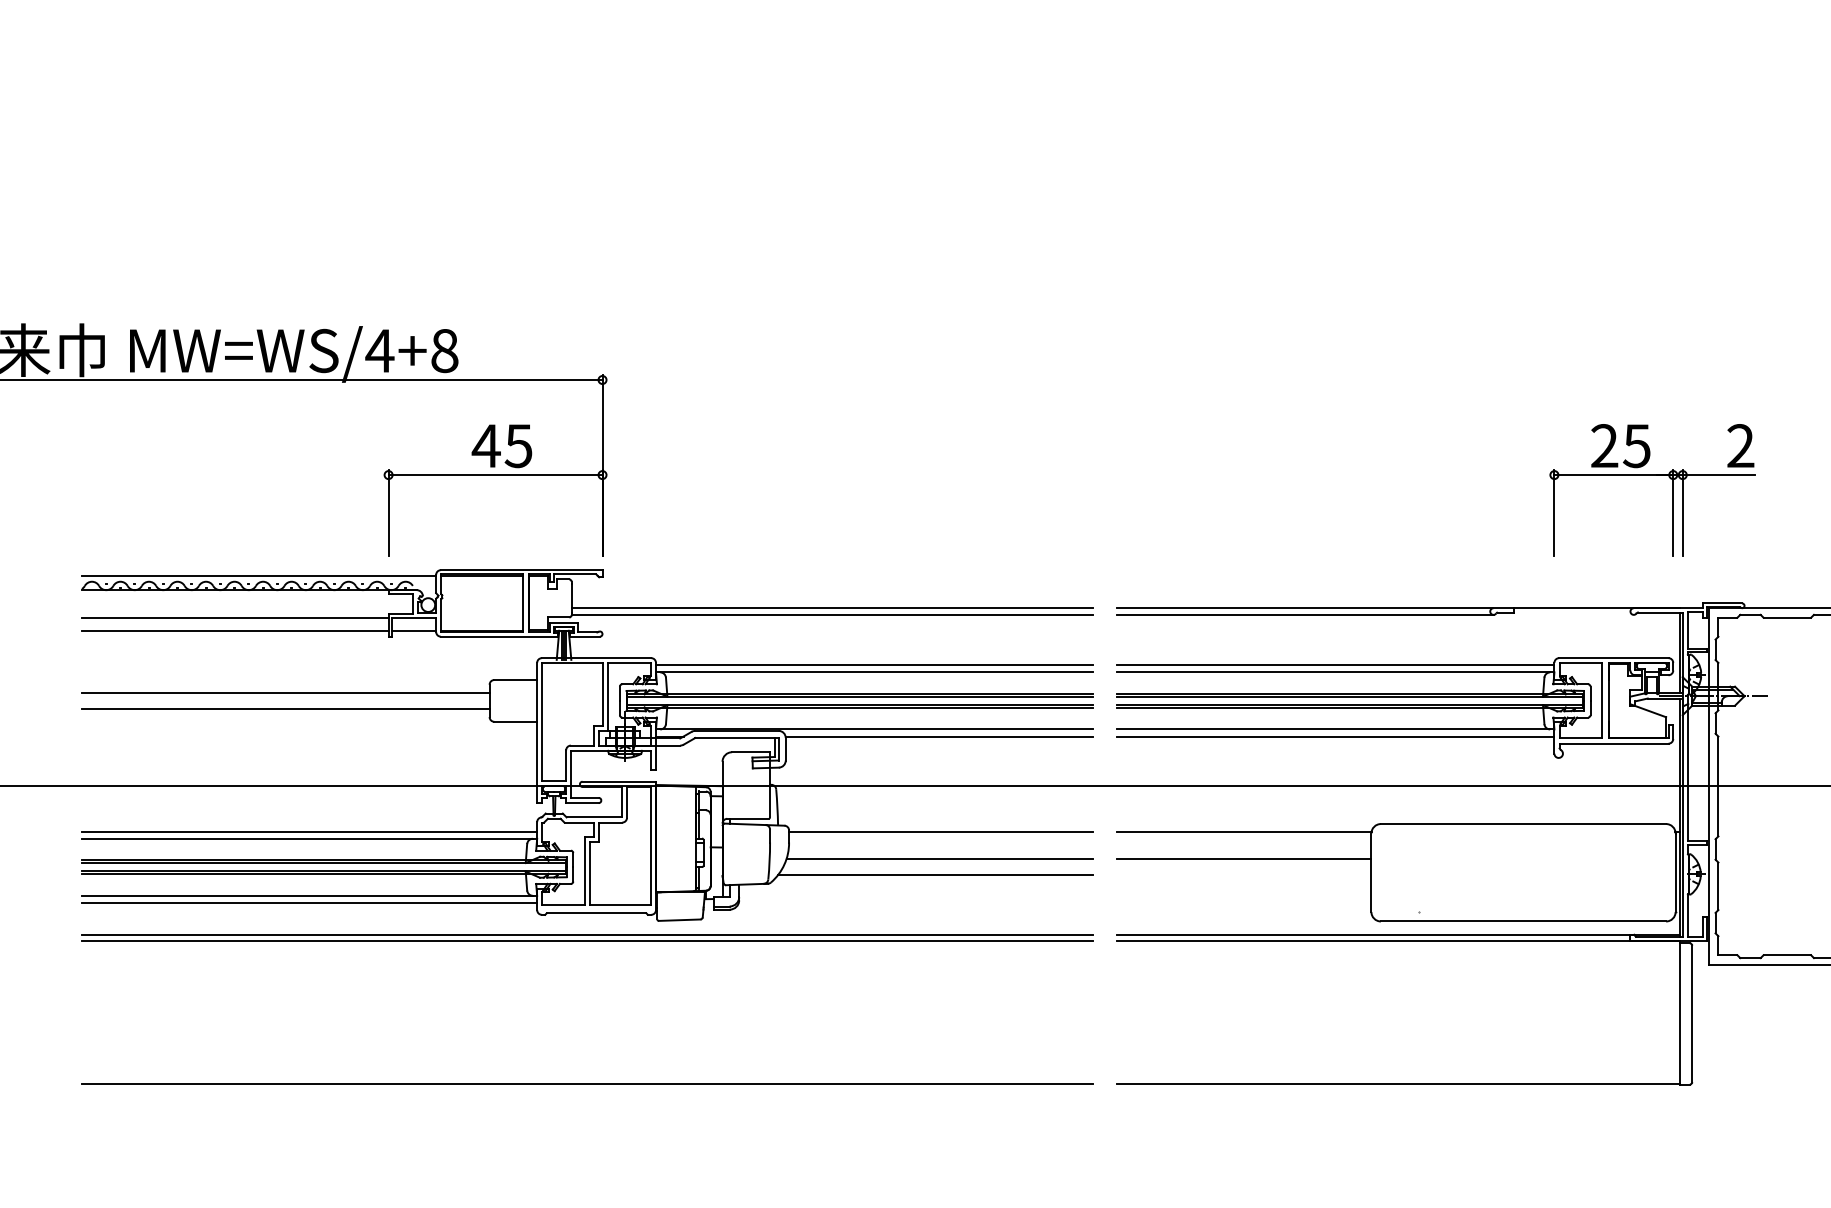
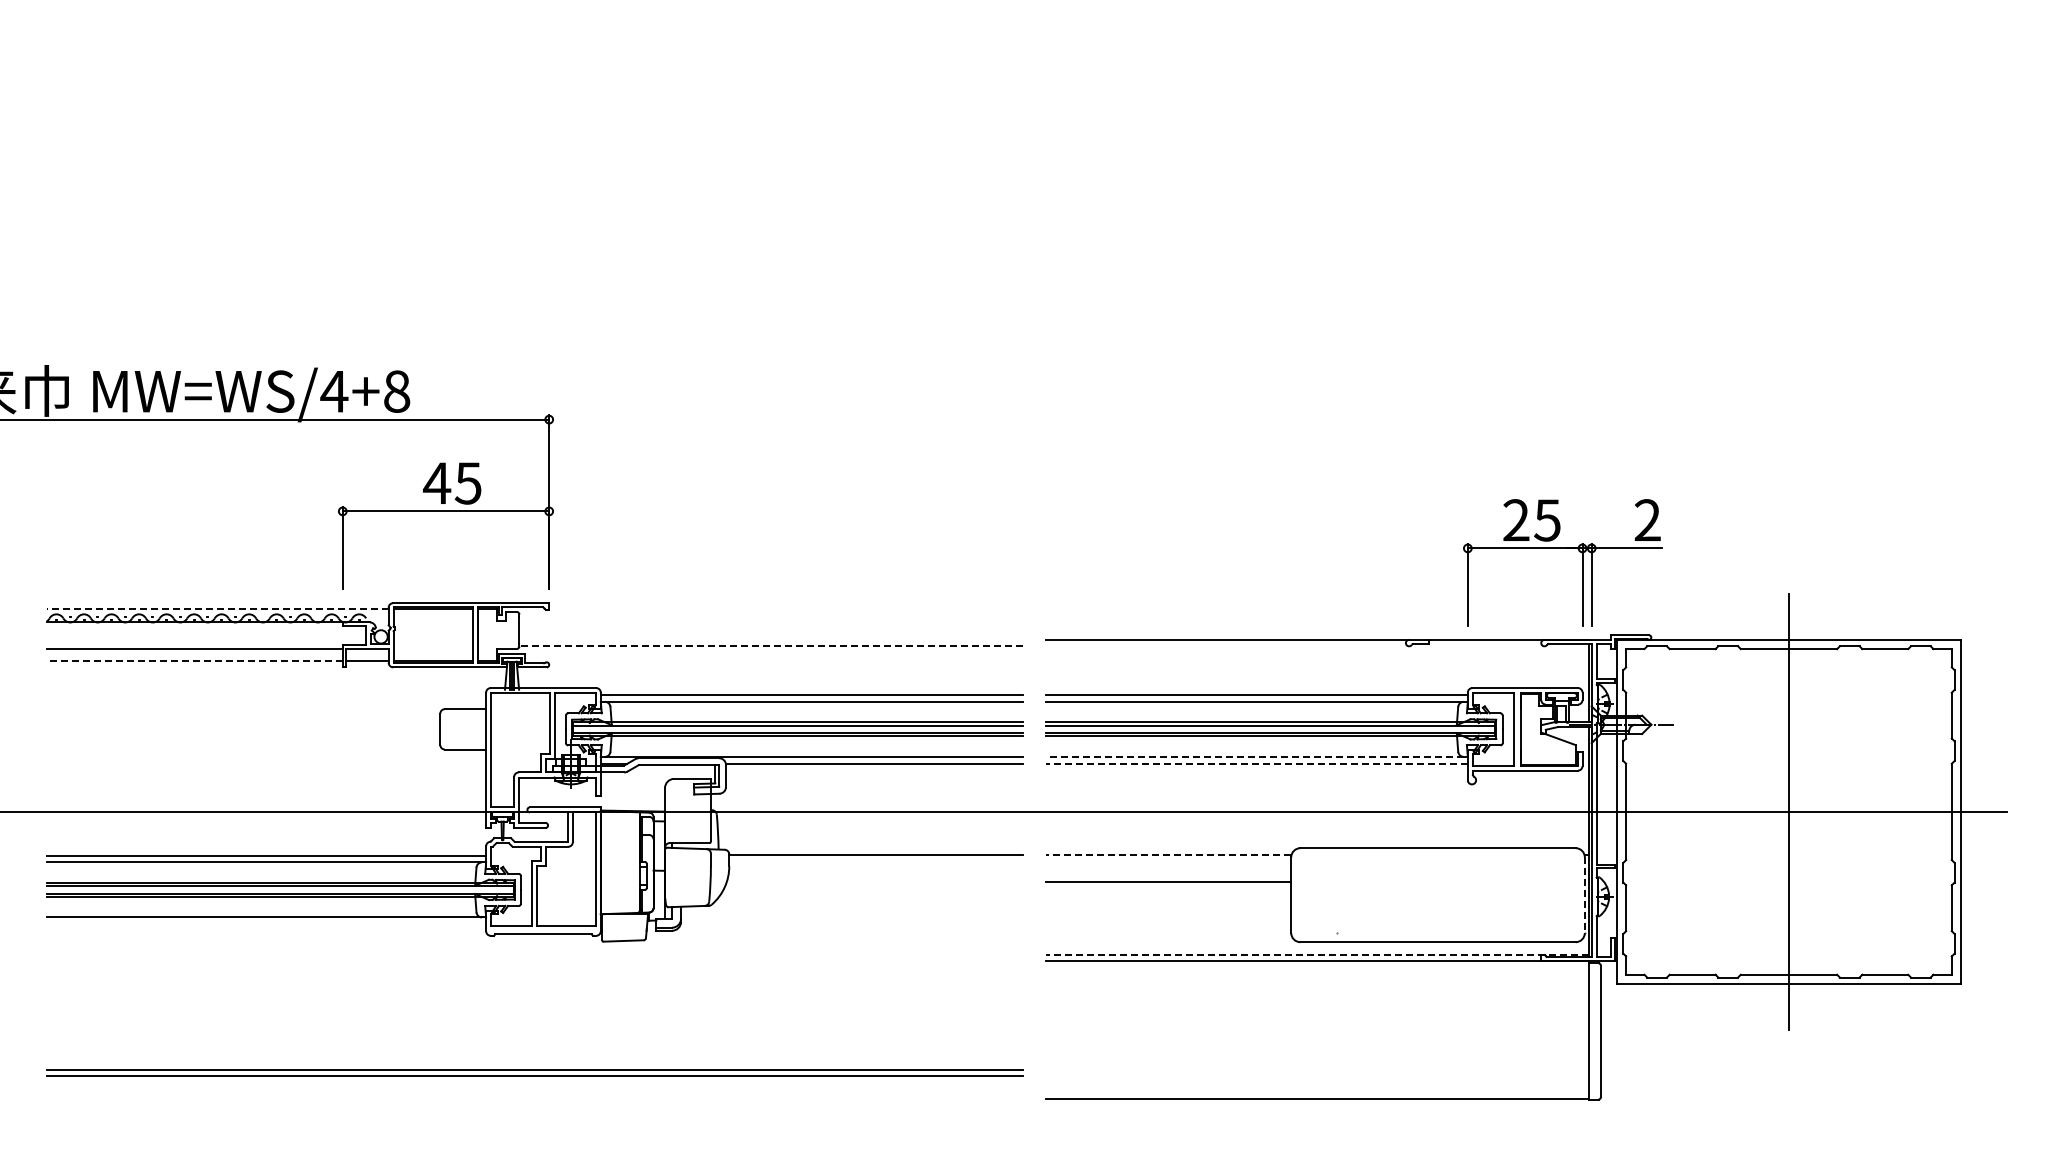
part: (1652, 475) -> (1562, 548), moved
line: (258, 575) -> (217, 608), solid -> dashed
line: (831, 607) -> (770, 639), removed
line: (832, 615) -> (771, 646), solid -> dashed
line: (1305, 615) -> (1227, 646), removed
line: (234, 630) -> (194, 661), solid -> dashed
line: (285, 692) -> (243, 721), removed
line: (285, 709) -> (243, 737), removed
line: (1333, 729) -> (1254, 756), solid -> dashed
line: (1335, 736) -> (1256, 763), solid -> dashed
line: (1244, 831) -> (1168, 855), solid -> dashed
line: (939, 859) -> (874, 882), removed
line: (1675, 873) -> (1584, 895), solid -> dashed
line: (935, 875) -> (870, 897), removed
line: (309, 903) -> (266, 924), removed
line: (1398, 935) -> (1317, 955), solid -> dashed
part: (587, 937) -> (534, 1072), moved
line: (587, 1083) -> (534, 1098), removed

